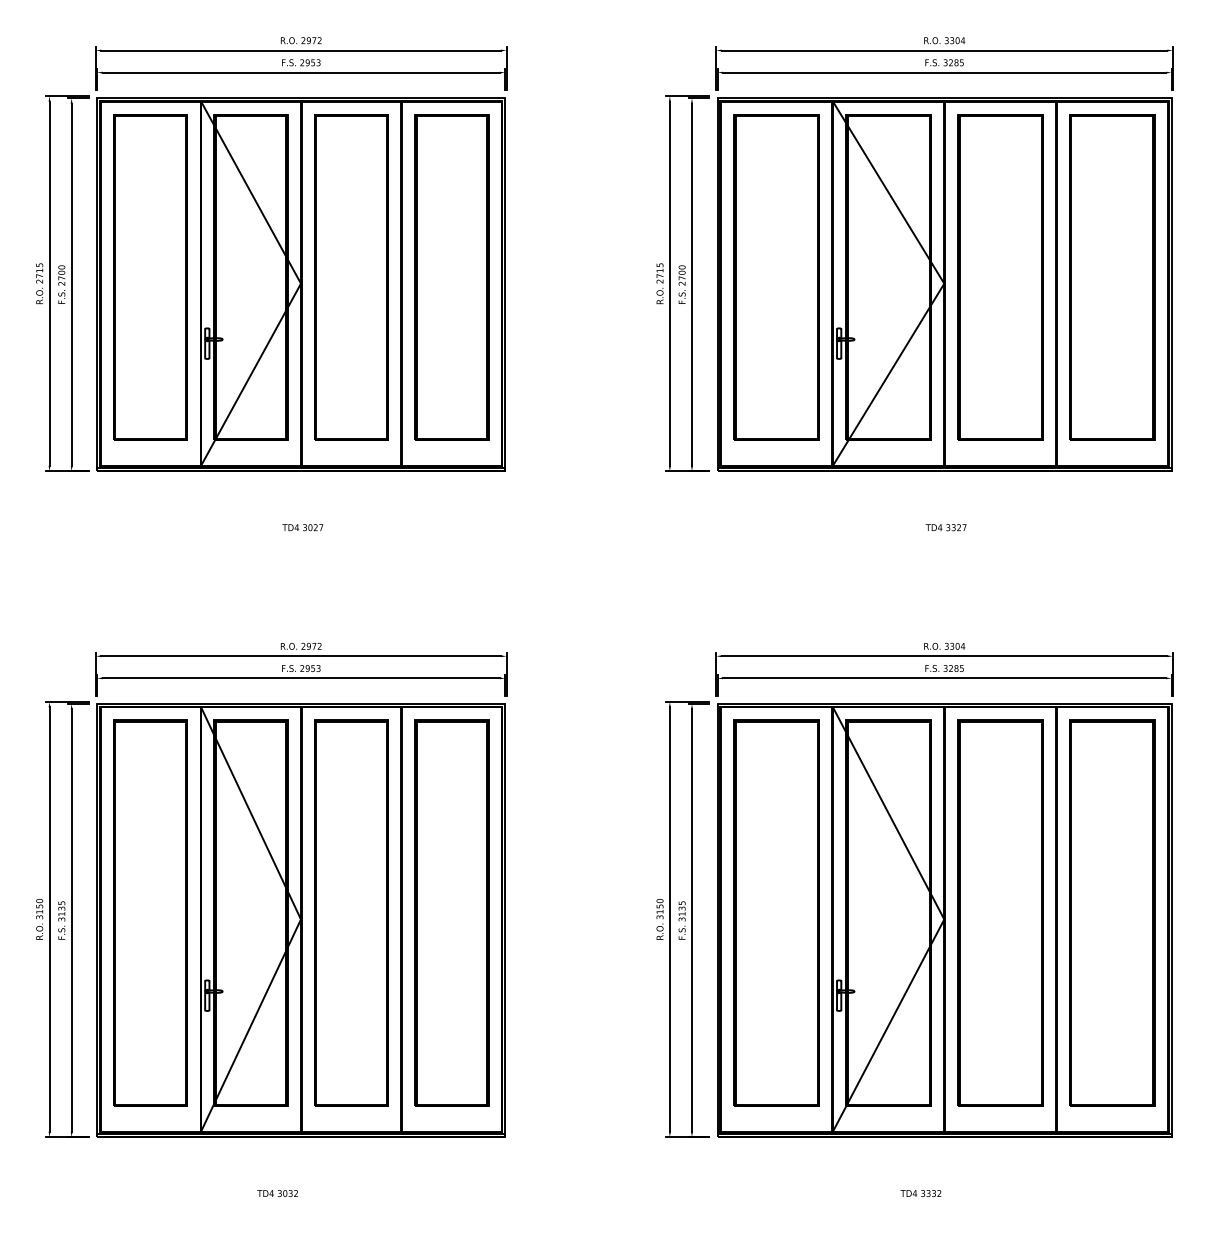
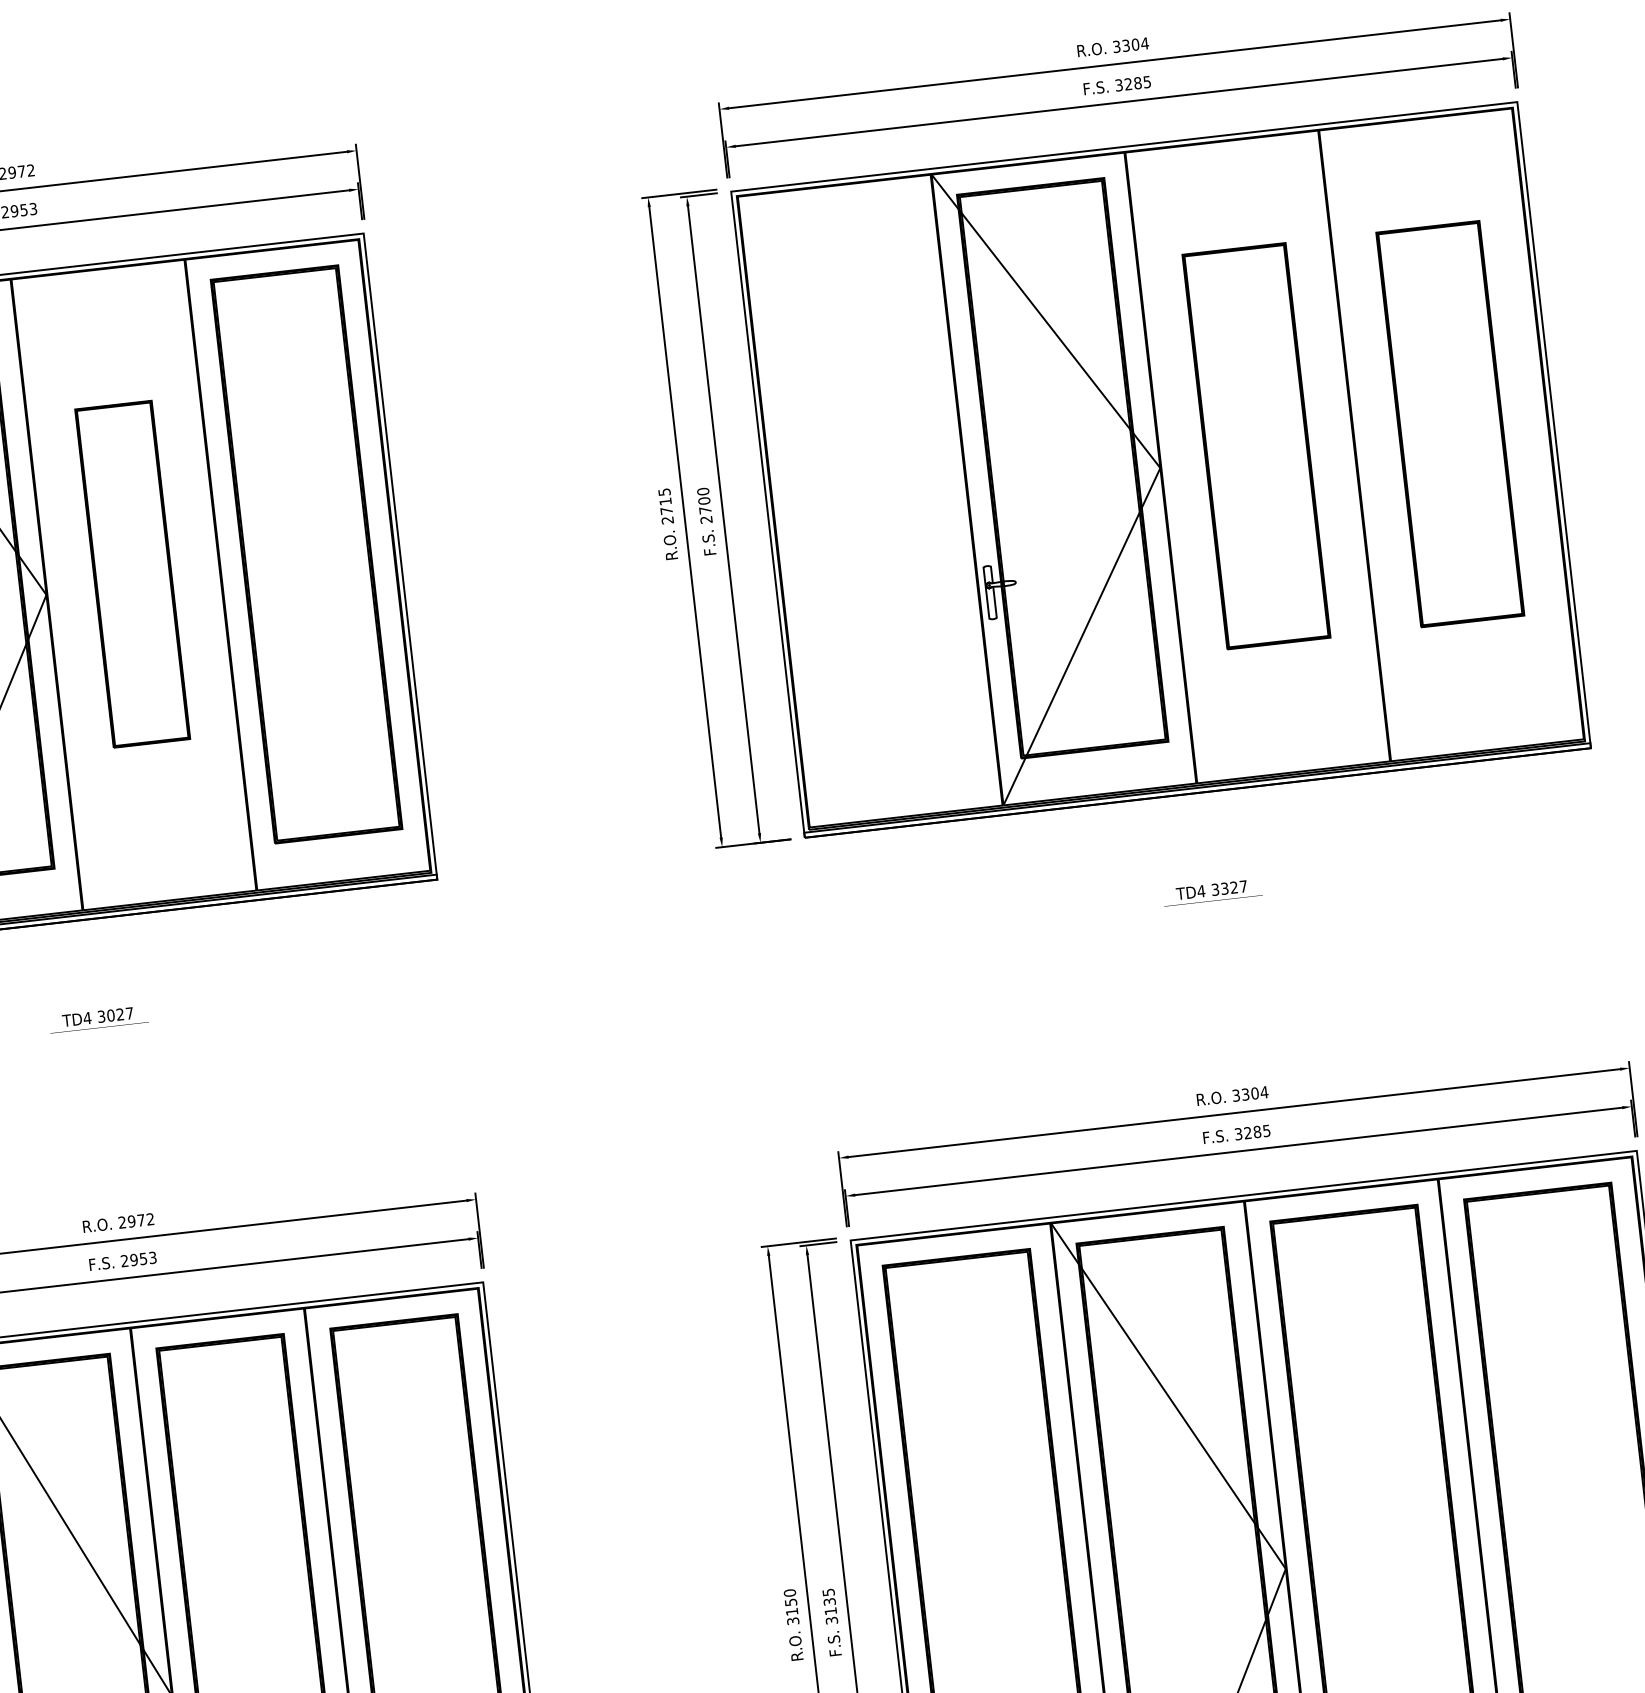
part: (351, 277) -> (132, 574), size x0.6
part: (776, 277) -> (868, 490), removed
part: (1000, 277) -> (1256, 446), size x0.7
part: (1112, 277) -> (1450, 424), size x0.7

